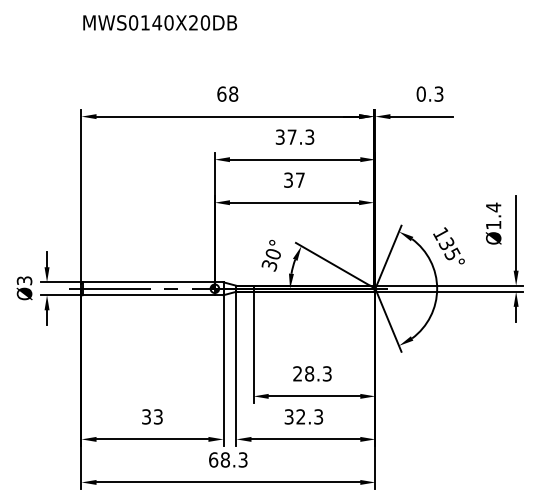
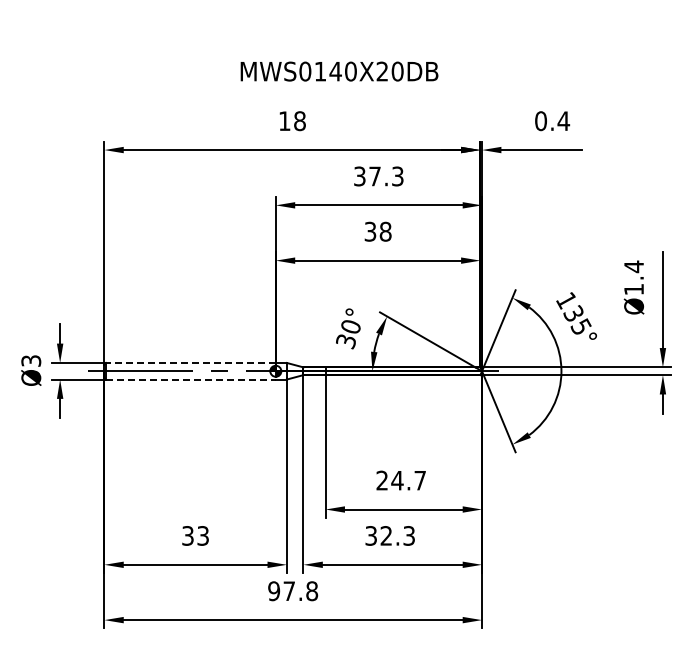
text: (160, 22) -> (339, 71), moved
text: (221, 94) -> (284, 121), 68 -> 18
text: (438, 94) -> (563, 121), 0.3 -> 0.4
text: (300, 180) -> (385, 231), 37 -> 38
line: (148, 281) -> (190, 362), solid -> dashed
line: (148, 295) -> (190, 379), solid -> dashed
text: (318, 373) -> (408, 480), 28.3 -> 24.7
text: (228, 460) -> (293, 591), 68.3 -> 97.8

